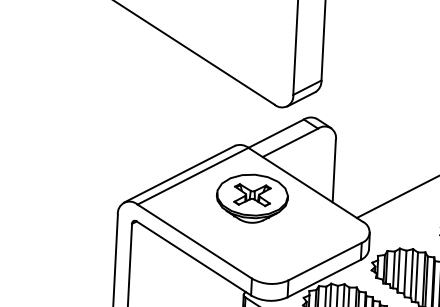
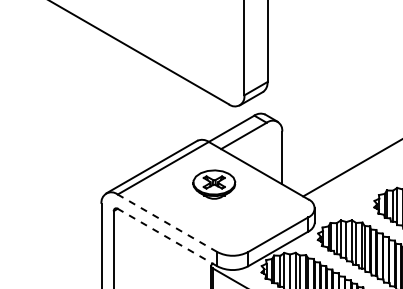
part: (252, 198) -> (214, 184), size x0.7
line: (194, 241) -> (167, 223), solid -> dashed
line: (193, 258) -> (167, 237), solid -> dashed

